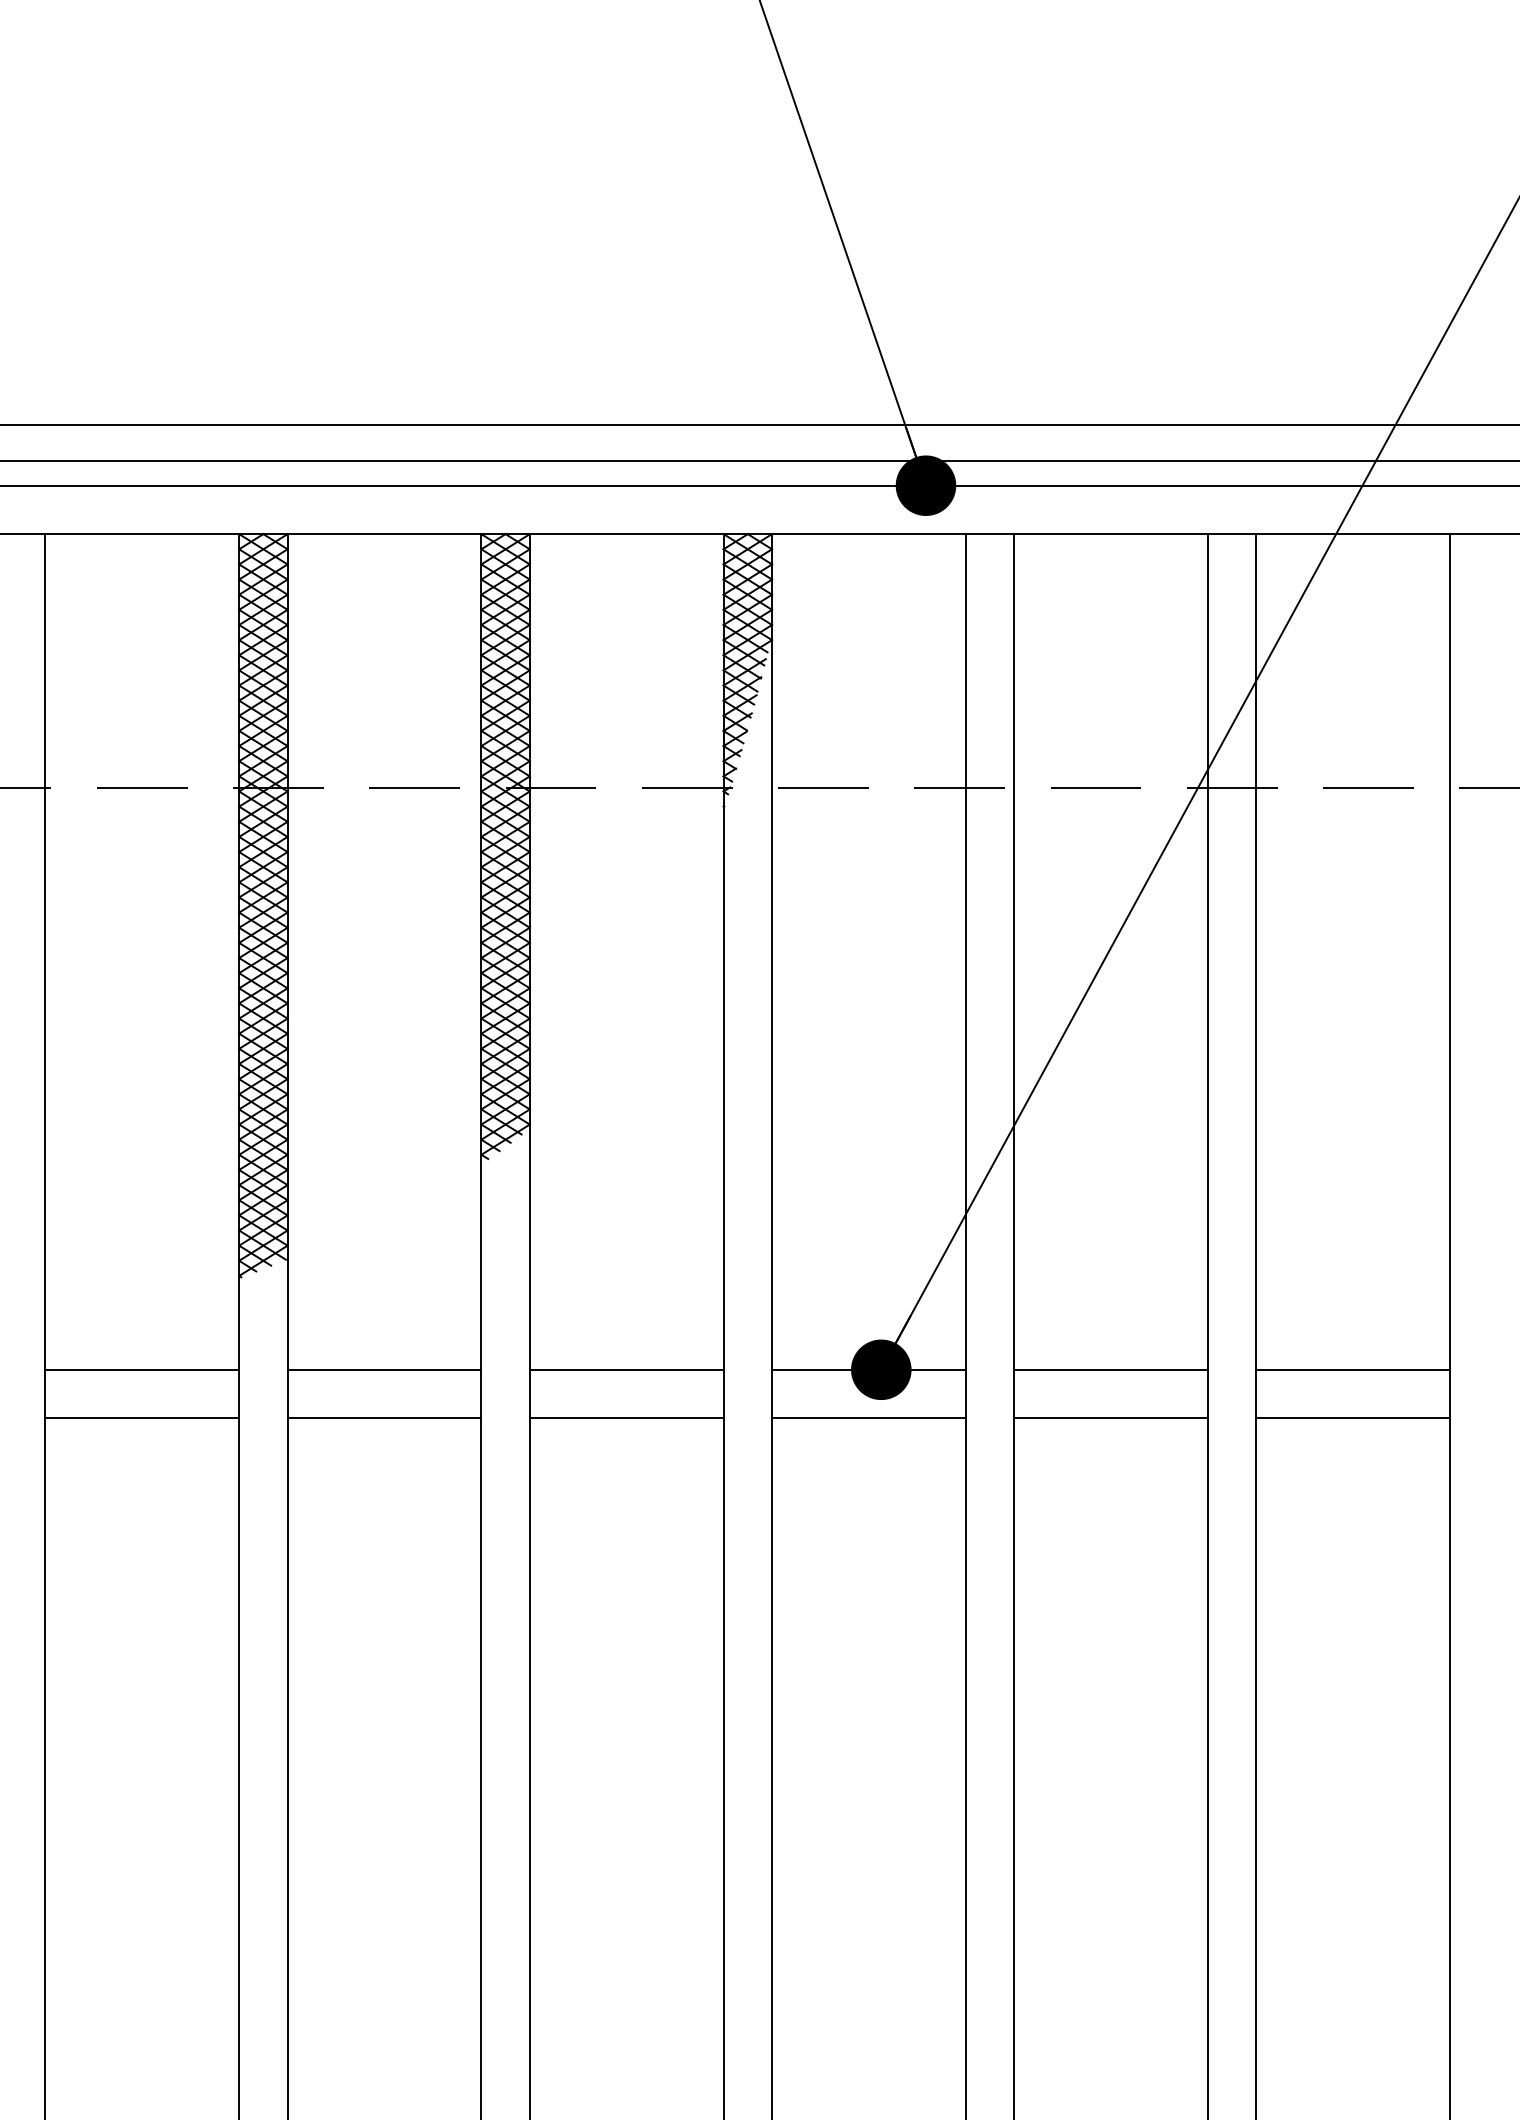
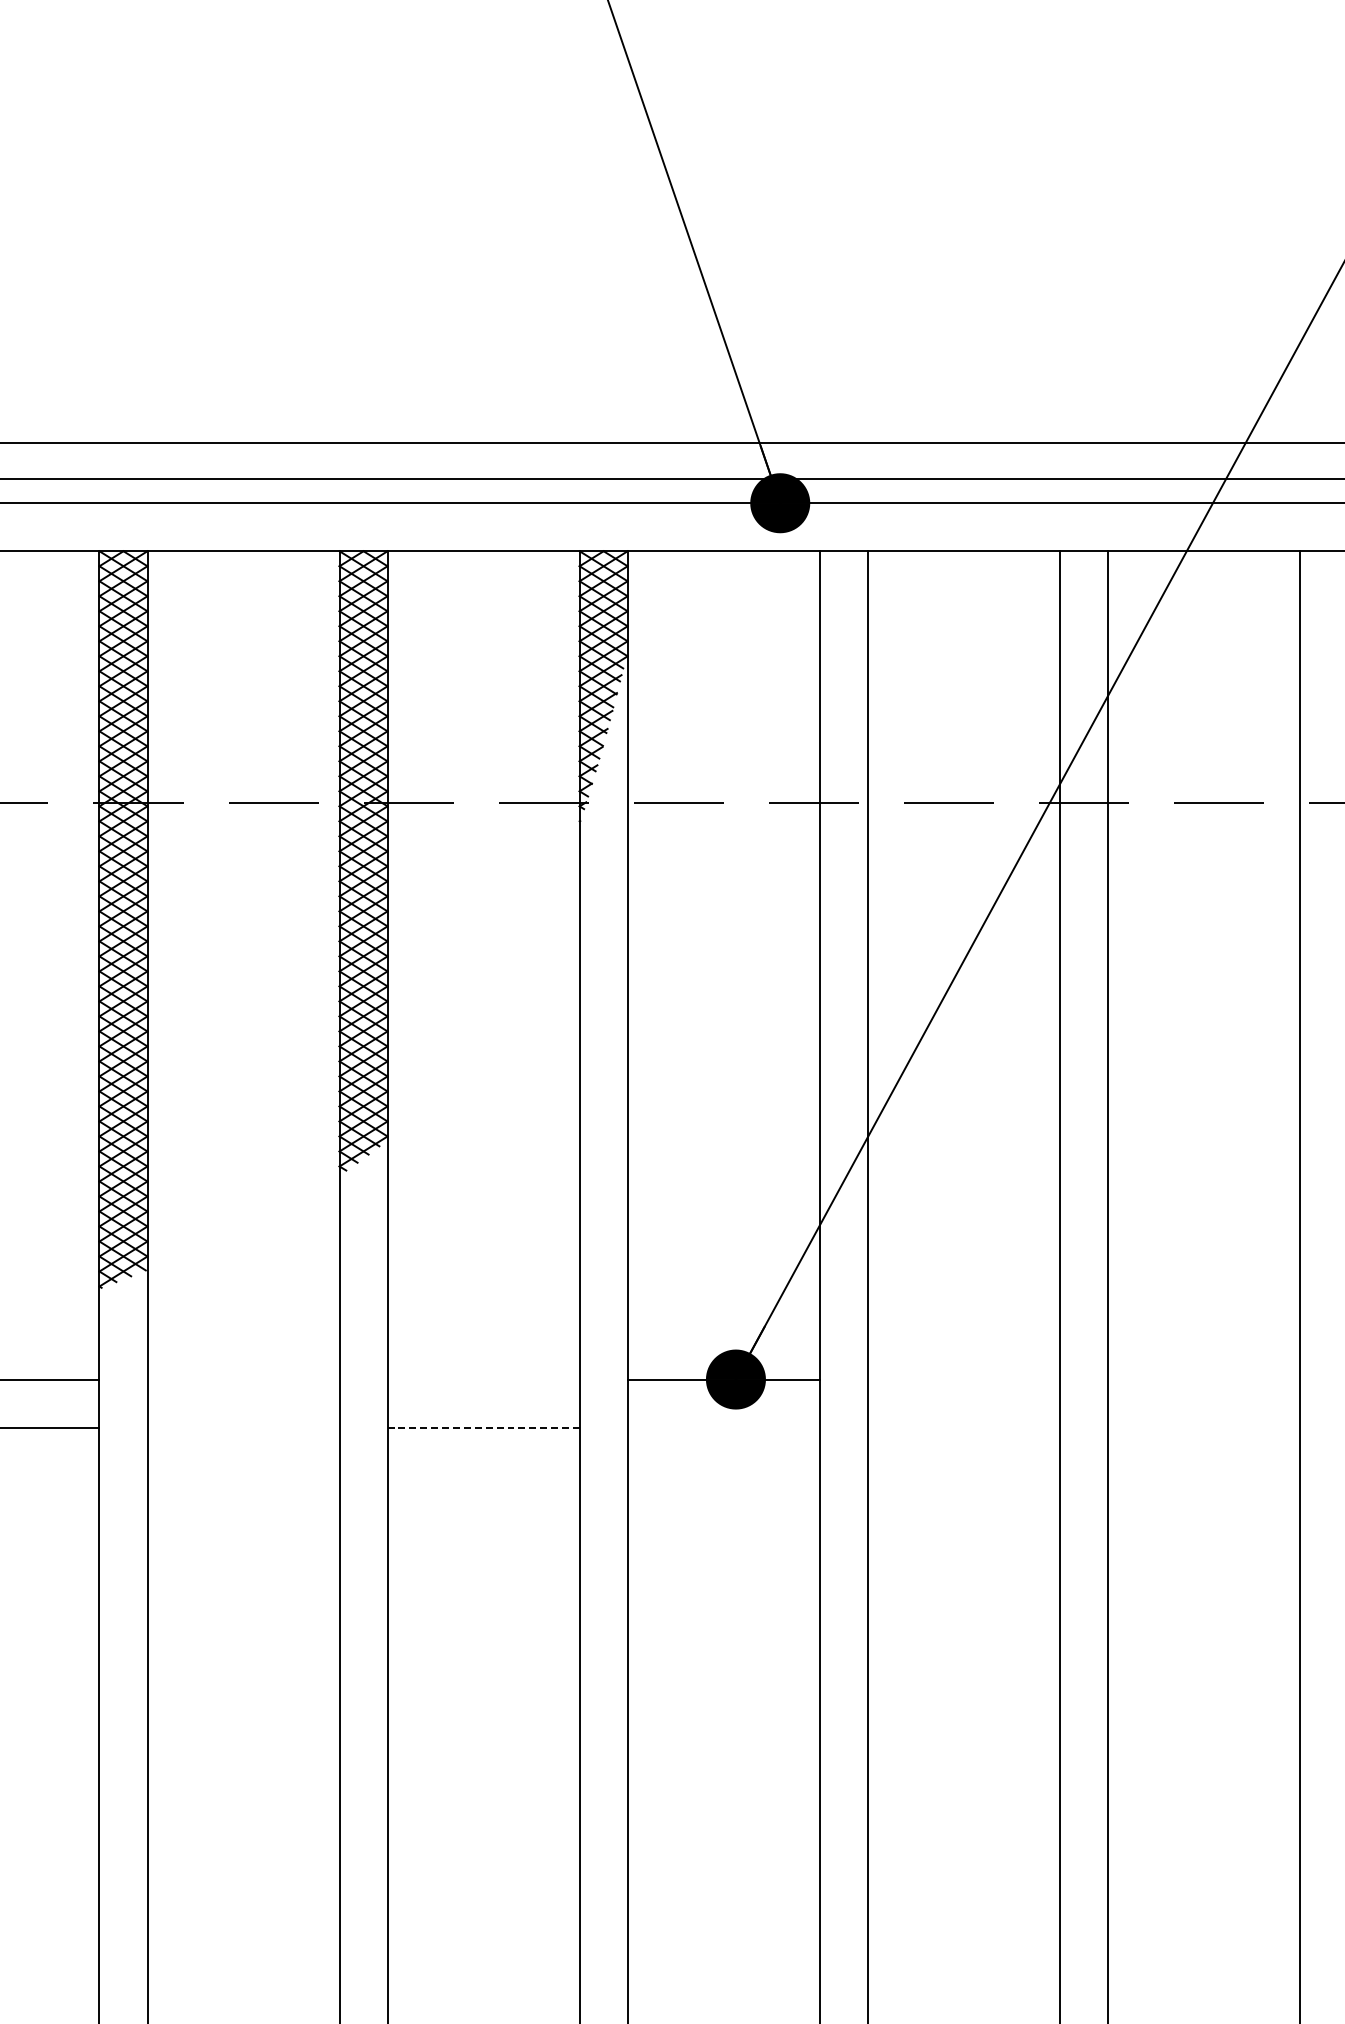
line: (384, 1369) -> (243, 1379), removed
line: (626, 1369) -> (483, 1379), removed
line: (1111, 1369) -> (964, 1379), removed
line: (1353, 1369) -> (1204, 1379), removed
line: (384, 1418) -> (243, 1427), removed
line: (626, 1418) -> (483, 1427), solid -> dashed
line: (868, 1418) -> (723, 1427), removed
line: (1111, 1418) -> (964, 1427), removed
line: (1353, 1418) -> (1204, 1427), removed

